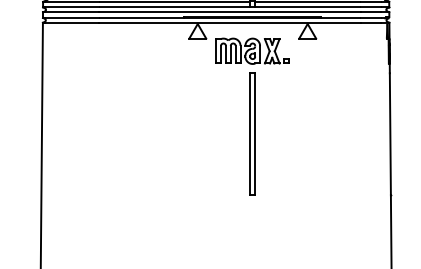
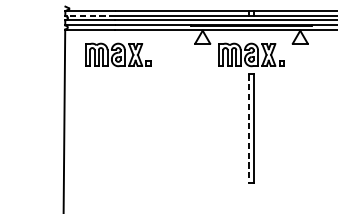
line: (72, 7) -> (91, 16), solid -> dashed
part: (102, 50) -> (118, 54), added
line: (250, 134) -> (249, 128), solid -> dashed

